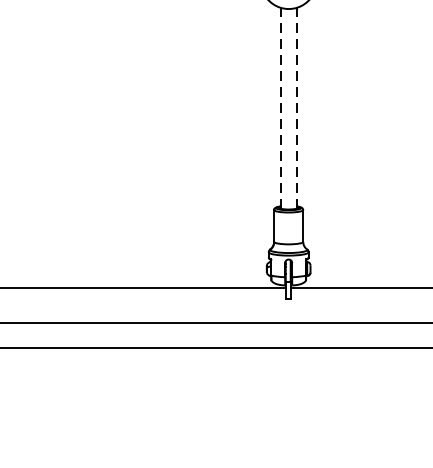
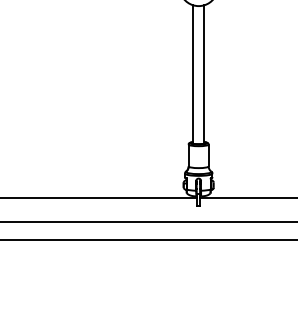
line: (281, 108) -> (193, 74), dashed -> solid
line: (297, 108) -> (204, 74), dashed -> solid

